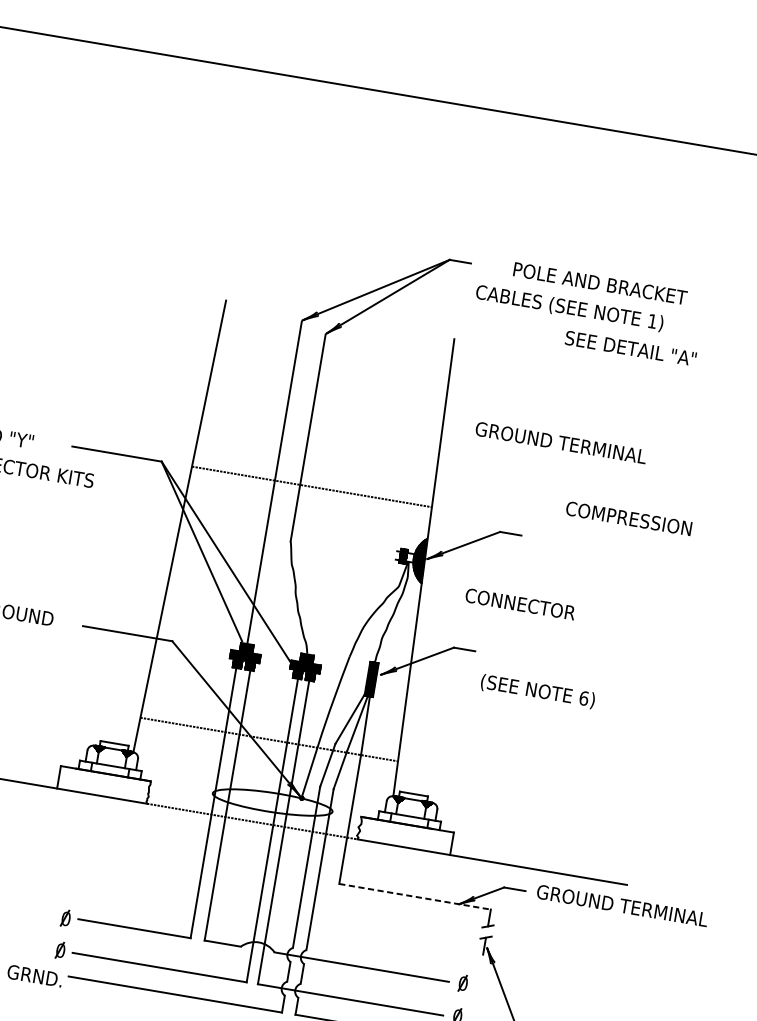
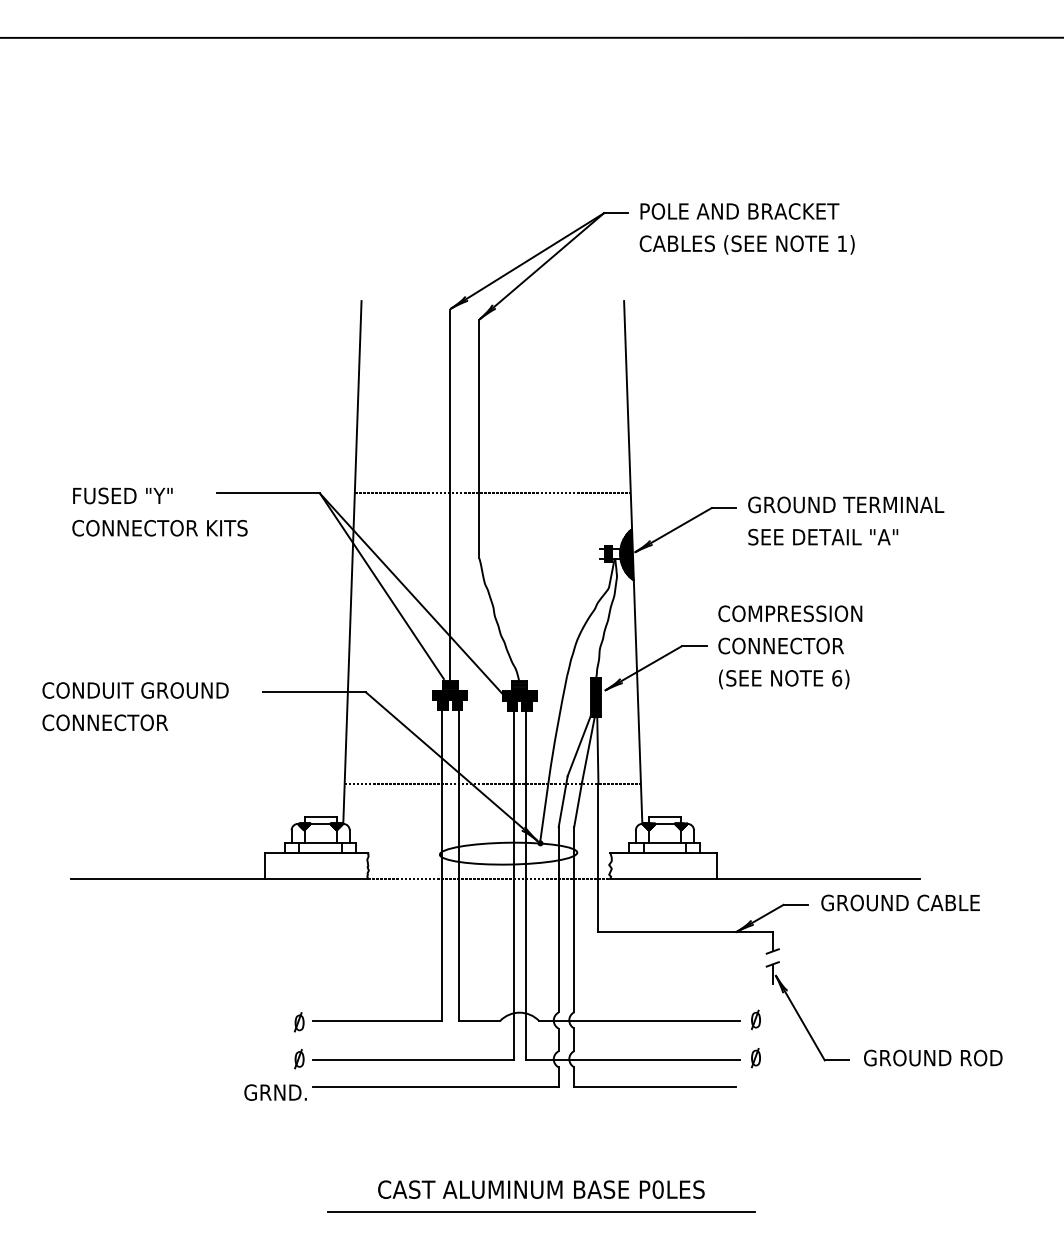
text: (600, 283) -> (739, 211), moved
text: (631, 347) -> (823, 536), moved
text: (561, 442) -> (846, 504), moved
text: (629, 518) -> (790, 613), moved
text: (519, 603) -> (780, 645), moved
line: (415, 897) -> (686, 932), dashed -> solid
text: (663, 912) -> (966, 902), GROUND TERMINAL -> GROUND CABLE

